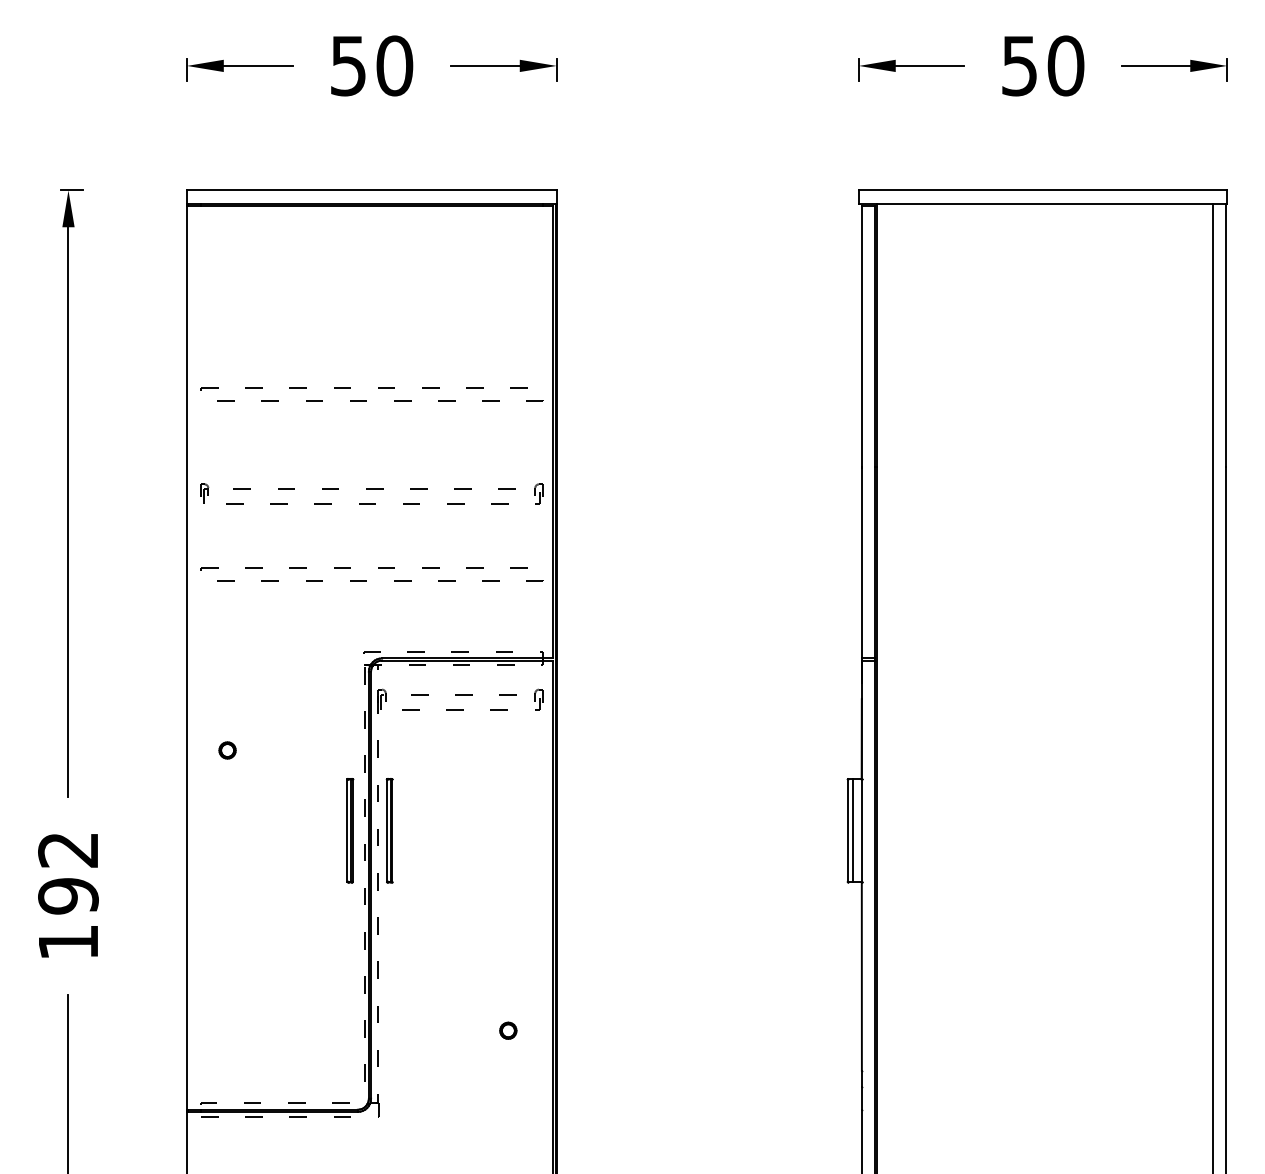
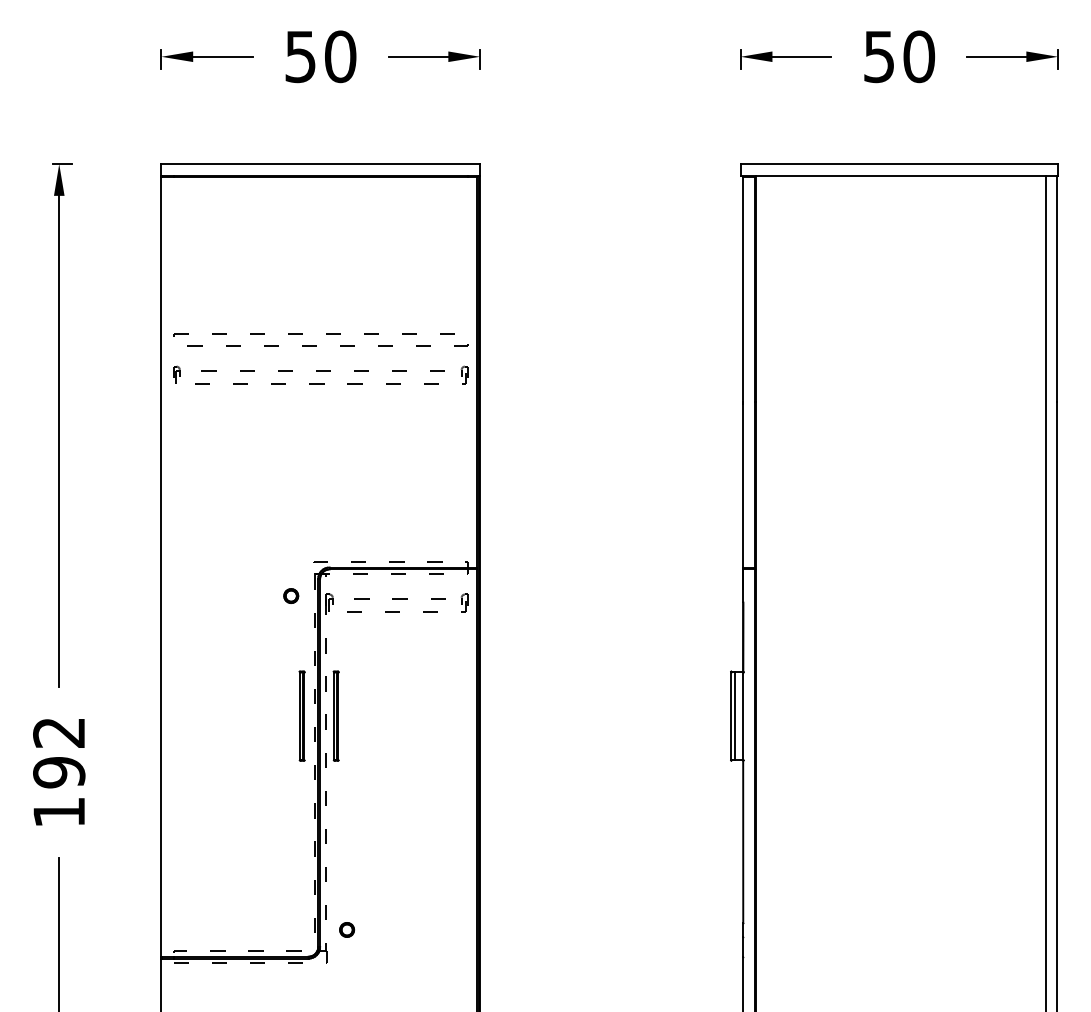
part: (371, 493) -> (320, 374), moved
part: (366, 580) -> (316, 500), removed
part: (227, 750) -> (291, 596), moved
part: (508, 1030) -> (347, 929), moved

